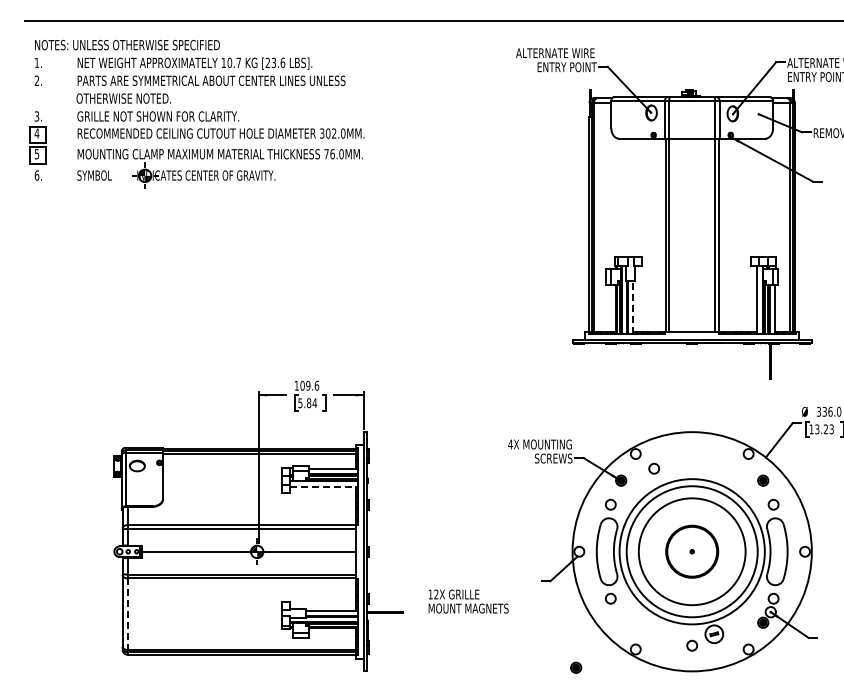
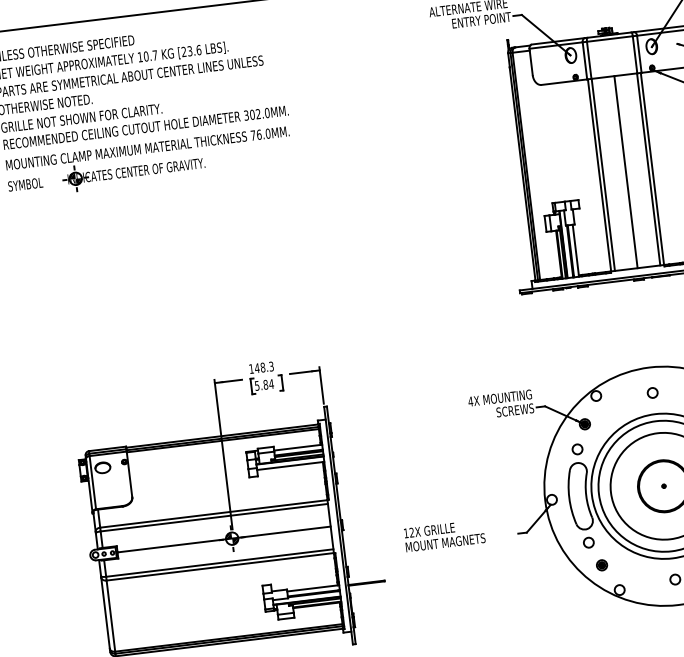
line: (692, 235) -> (626, 172), added
line: (633, 306) -> (576, 249), dashed -> solid
text: (309, 385) -> (264, 367), 109.6 -> 148.3
circle: (654, 468) -> (652, 392), moved
line: (324, 486) -> (291, 465), dashed -> solid
text: (468, 601) -> (444, 535), moved
line: (127, 614) -> (110, 616), dashed -> solid
part: (576, 667) -> (602, 565), moved

